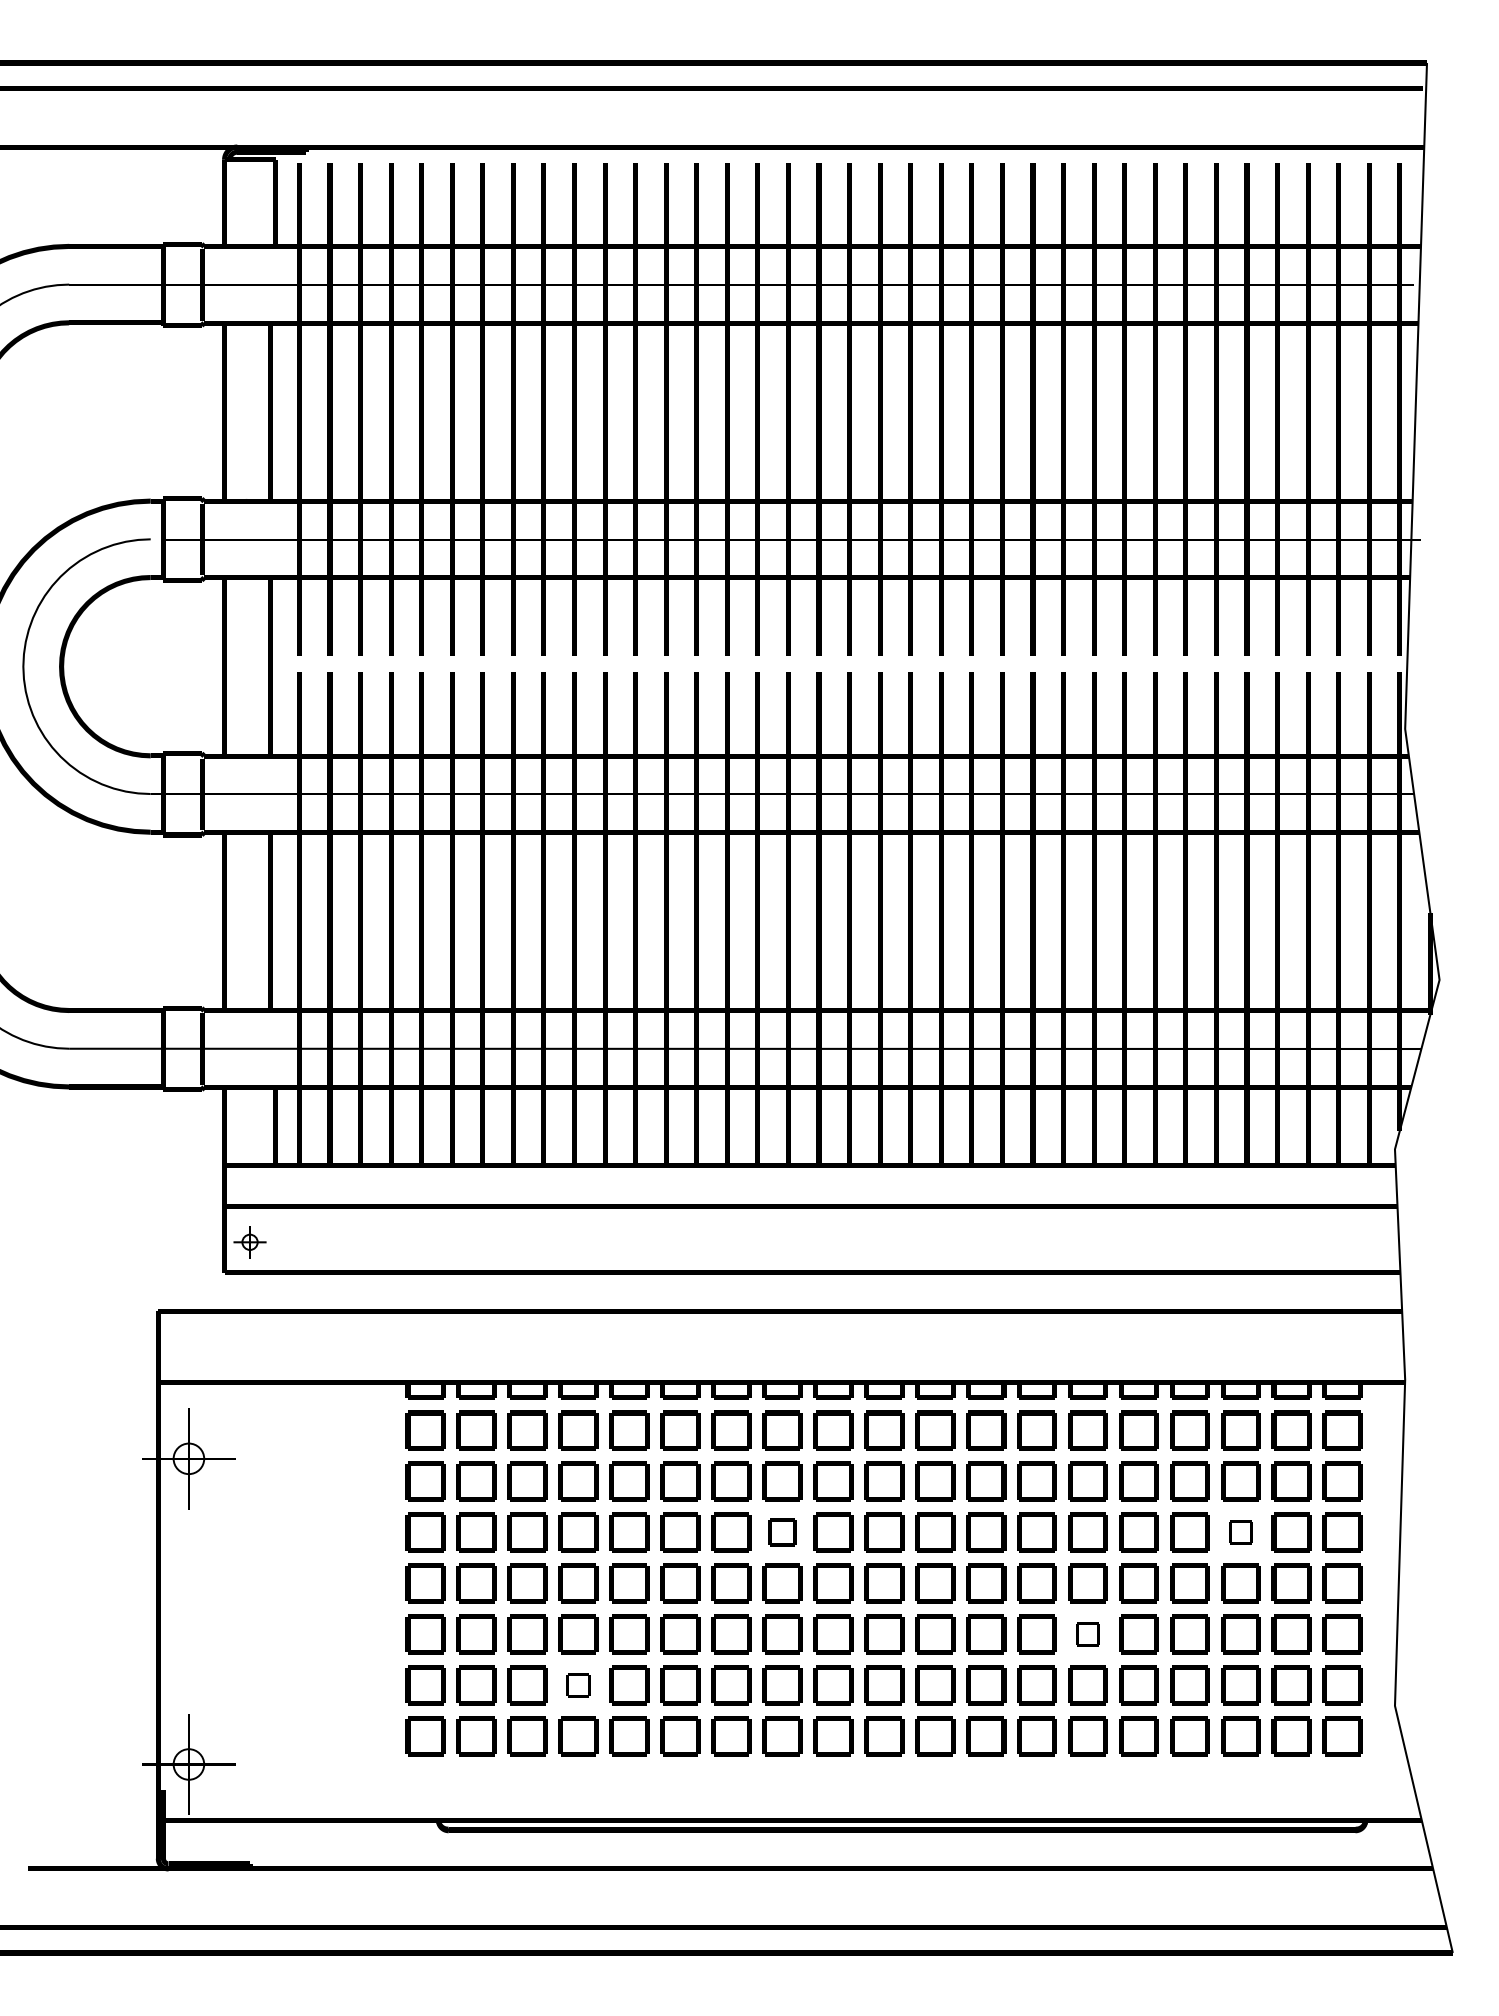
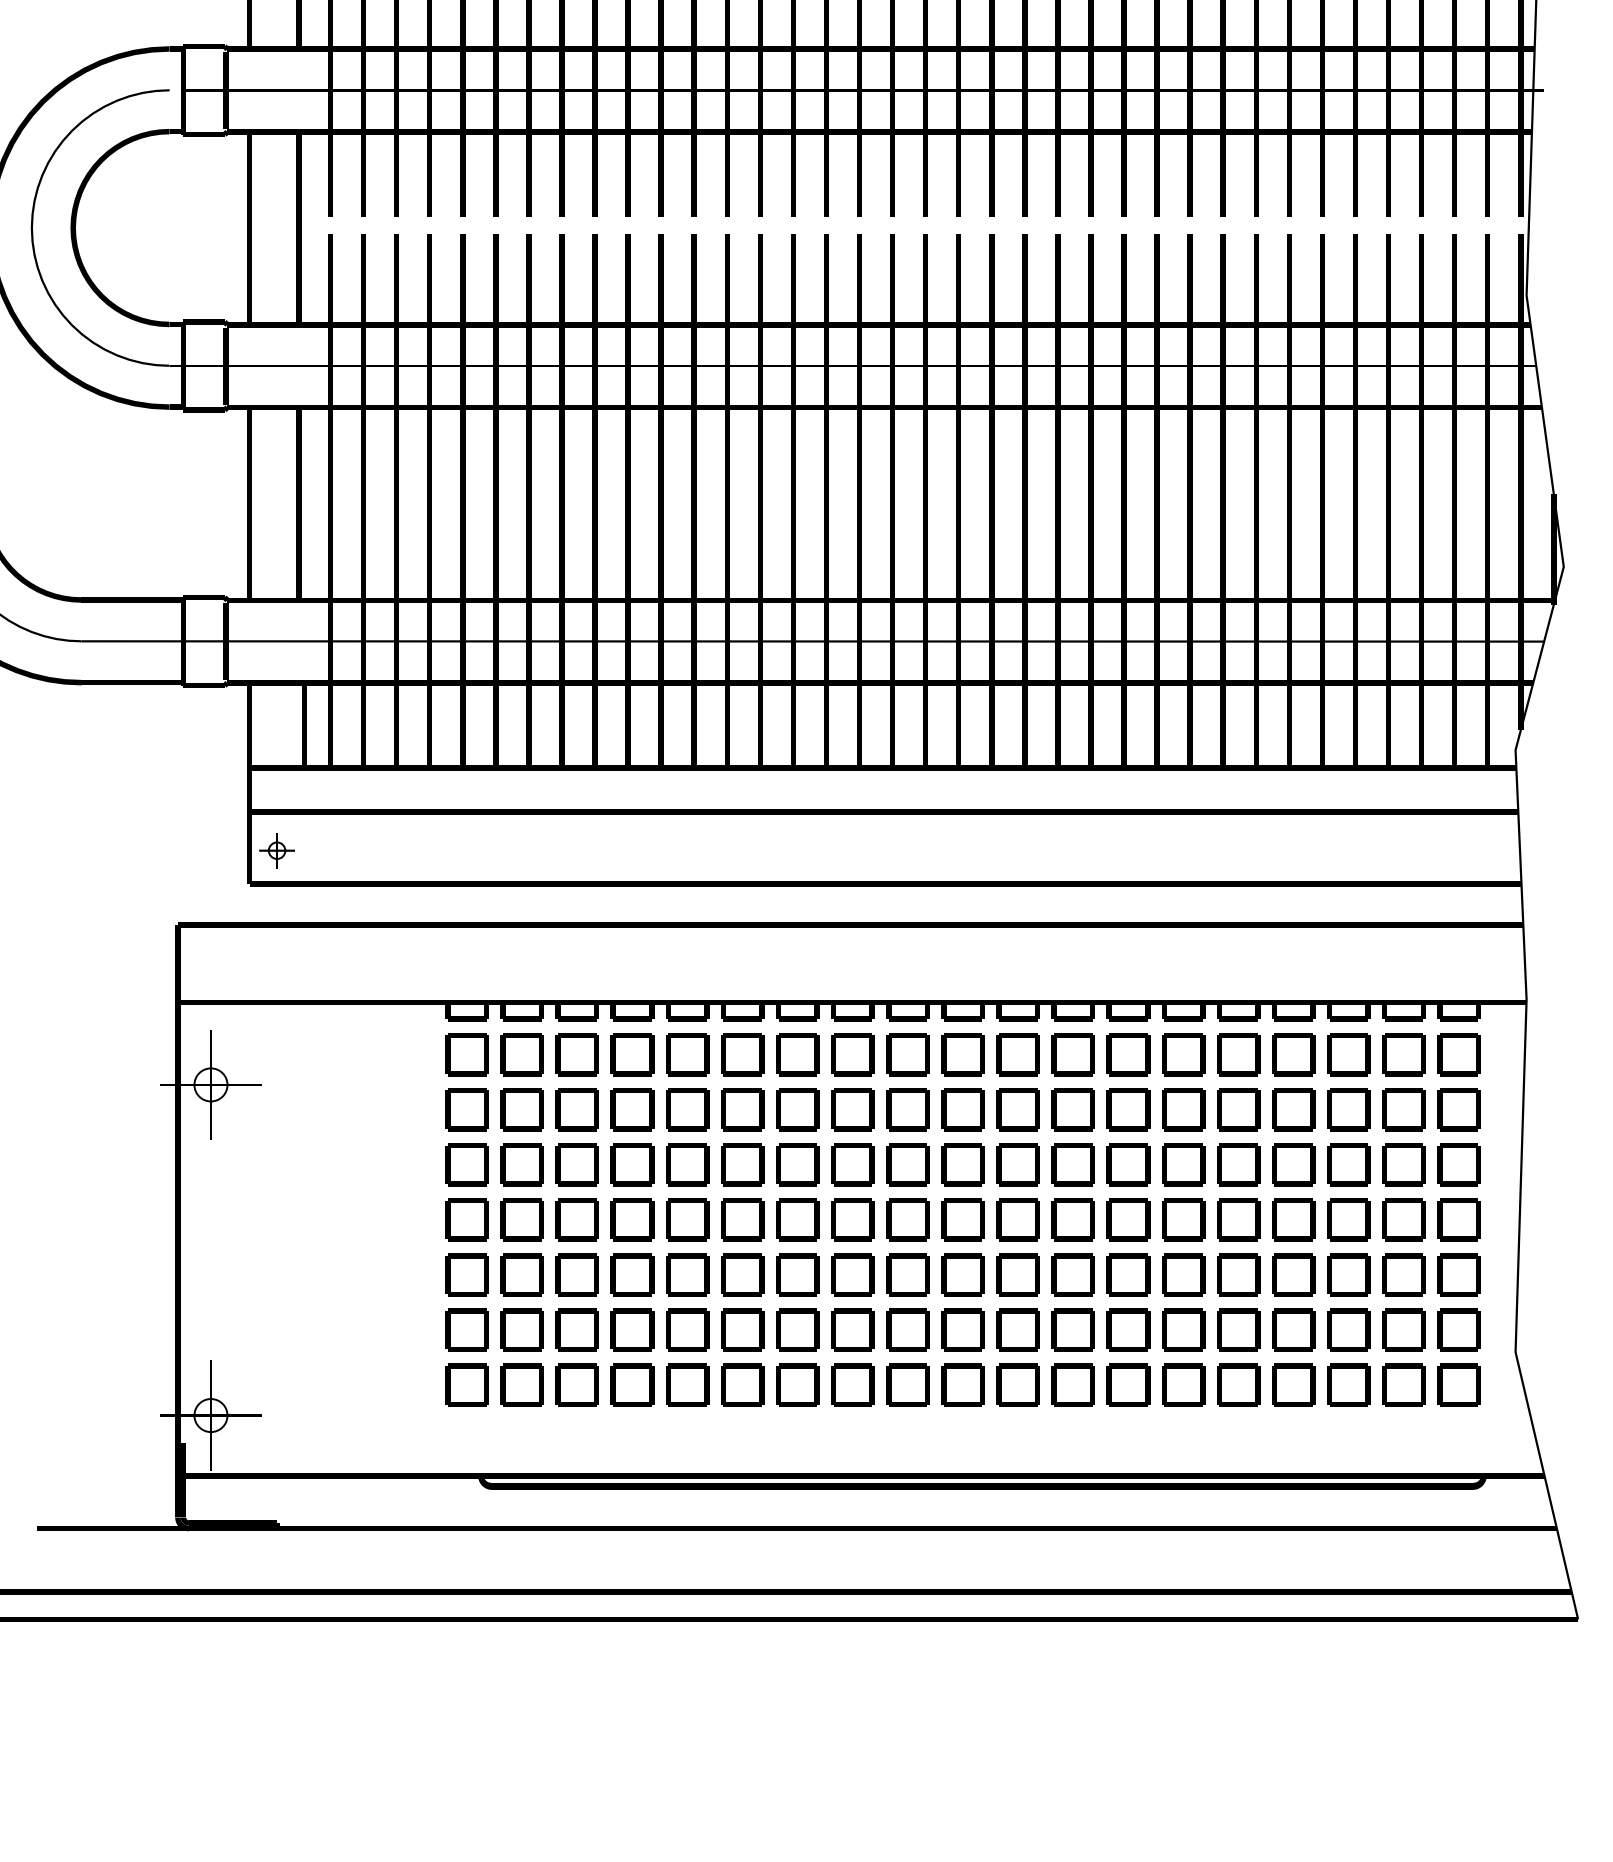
part: (782, 1532) -> (853, 1164), size x1.43
part: (1240, 1532) -> (1348, 1164), size x1.67
part: (1087, 1634) -> (1182, 1274), size x1.67
part: (578, 1685) -> (632, 1330), size x1.67

